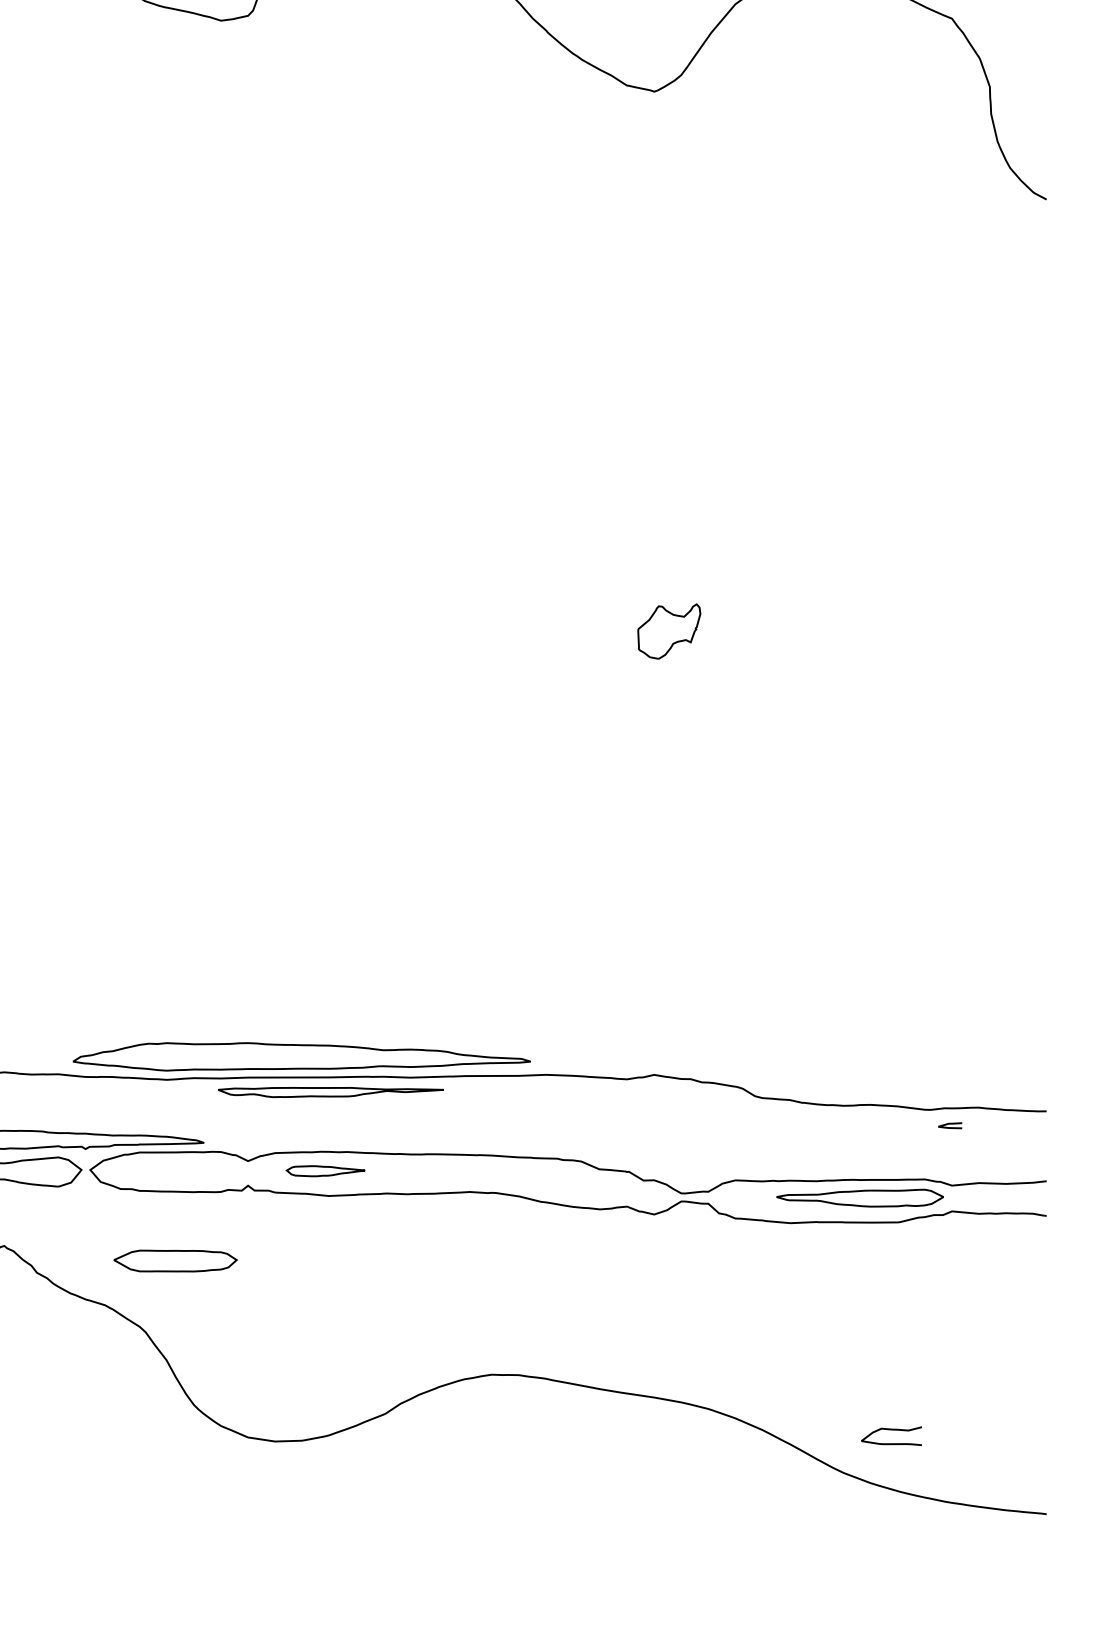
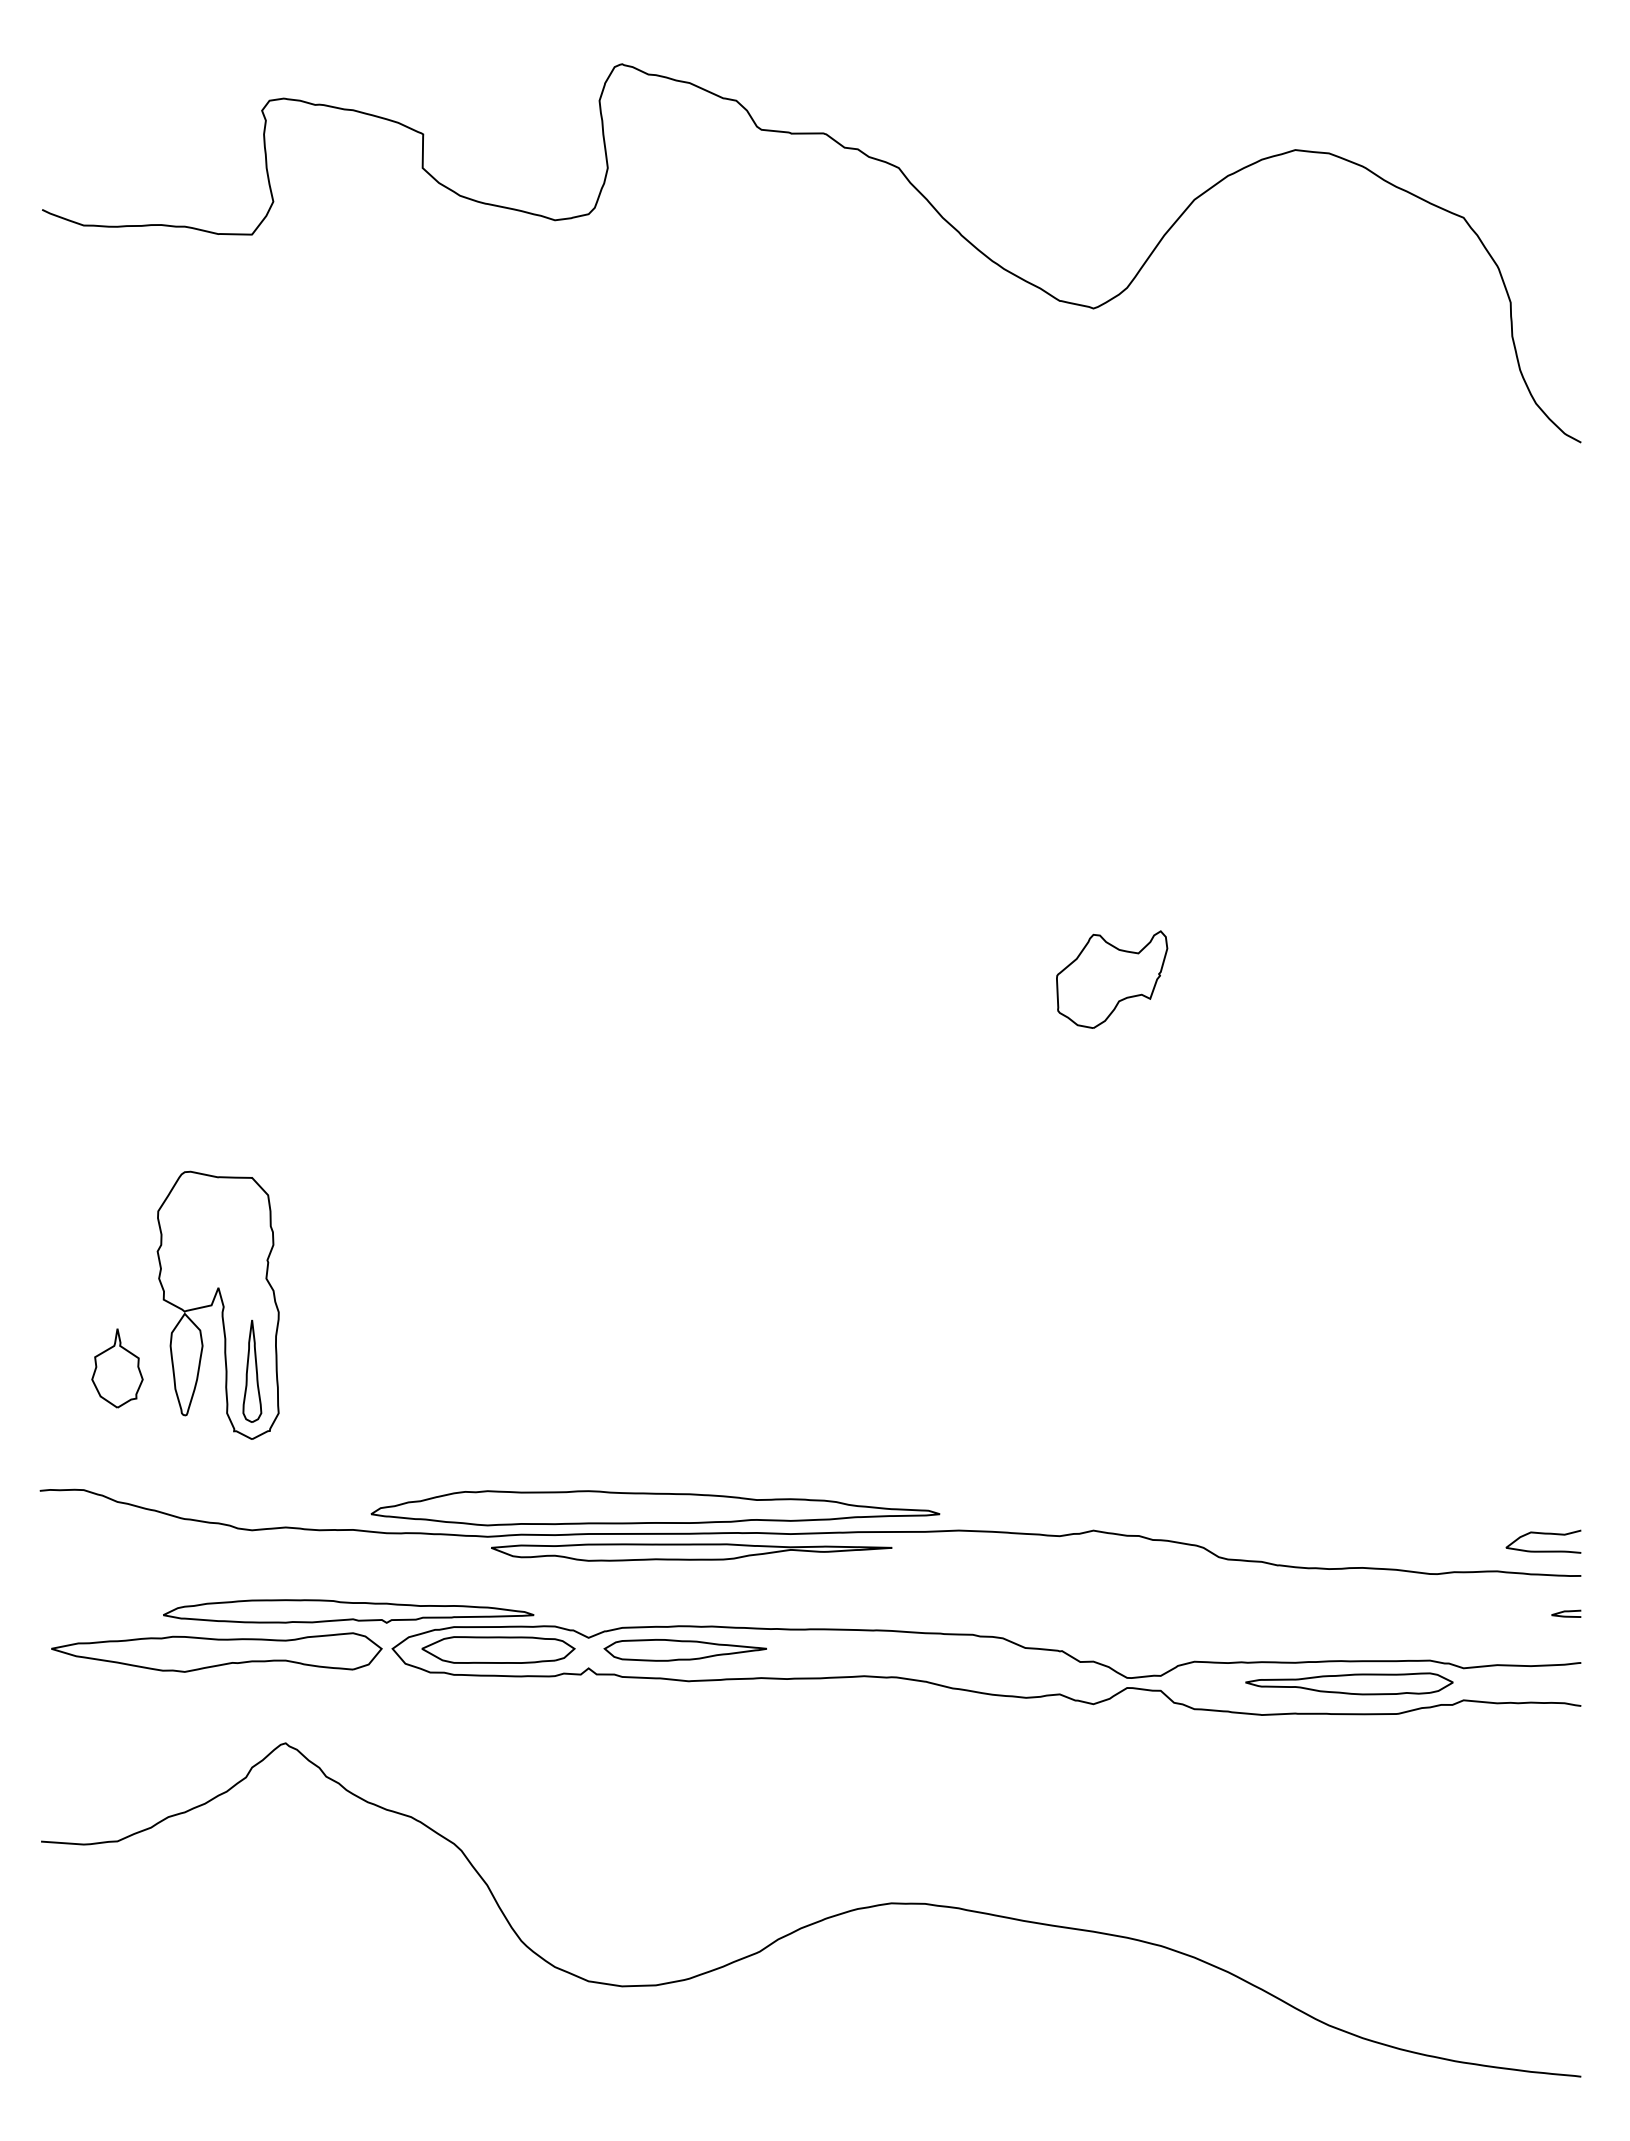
part: (669, 631) -> (1112, 979), size x1.43
part: (330, 1092) -> (691, 1552), size x1.43
curve: (950, 1124) -> (1566, 1612), moved
part: (325, 1171) -> (684, 1650), size x1.67
part: (175, 1260) -> (498, 1649), moved
curve: (891, 1430) -> (1543, 1534), moved

